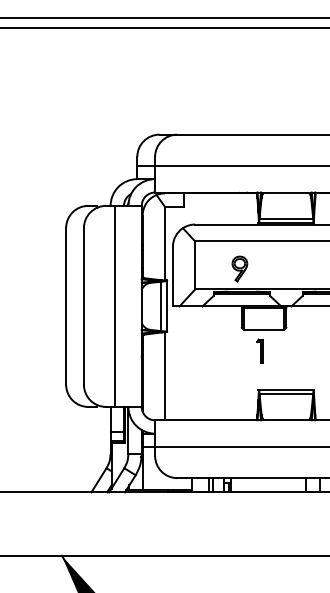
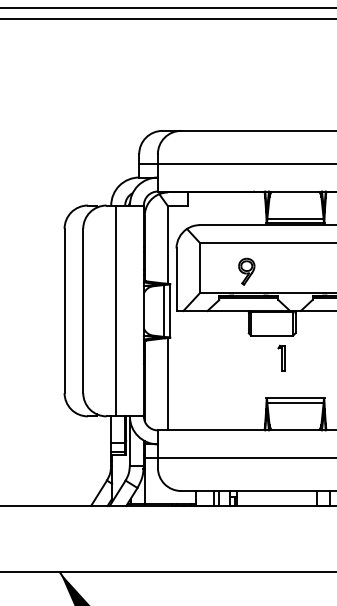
part: (259, 350) -> (280, 357), moved

